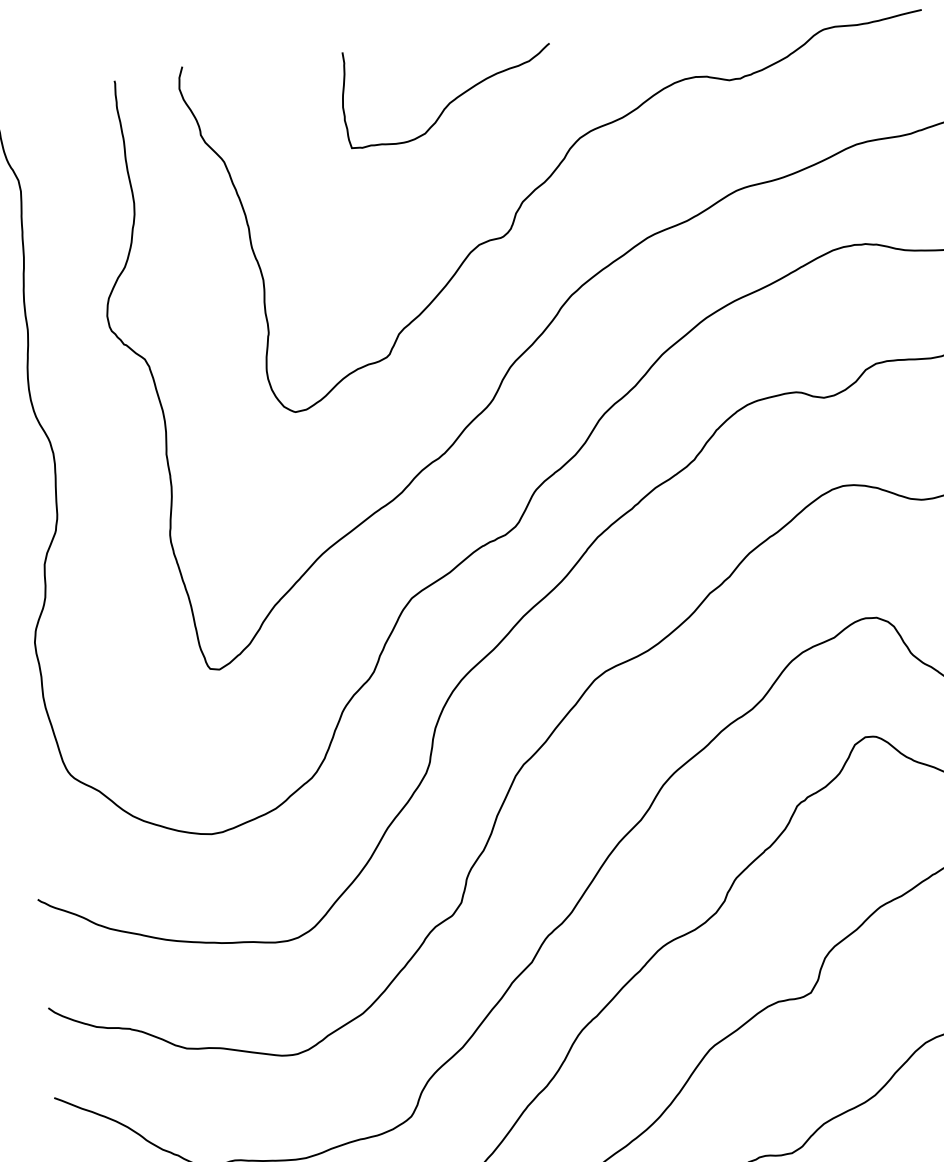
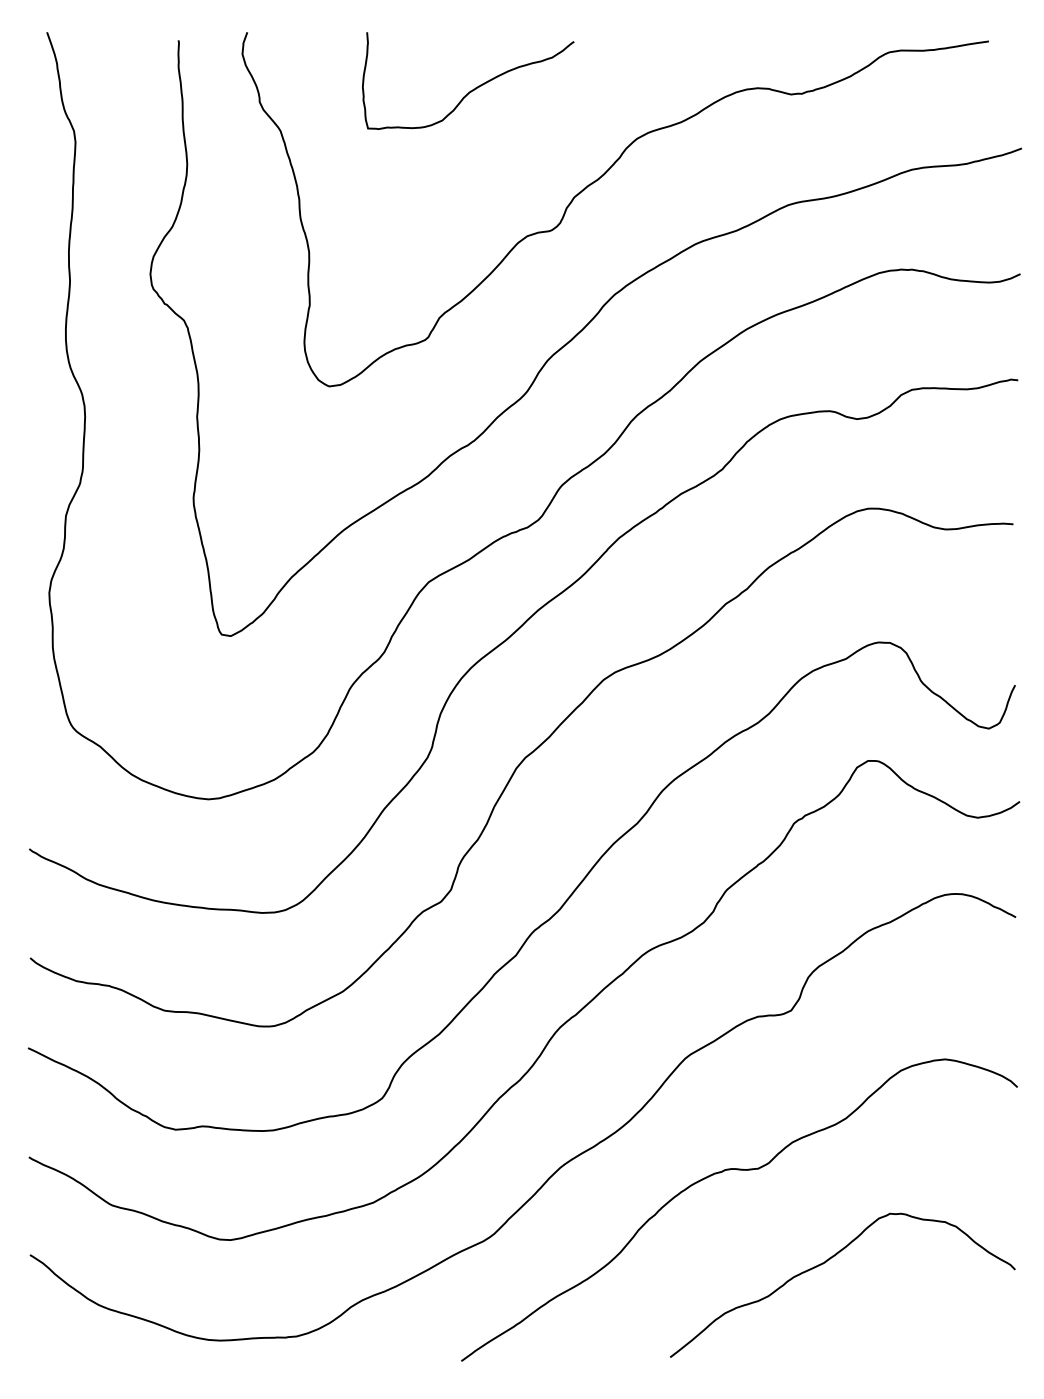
curve: (452, 100) -> (472, 89), moved

